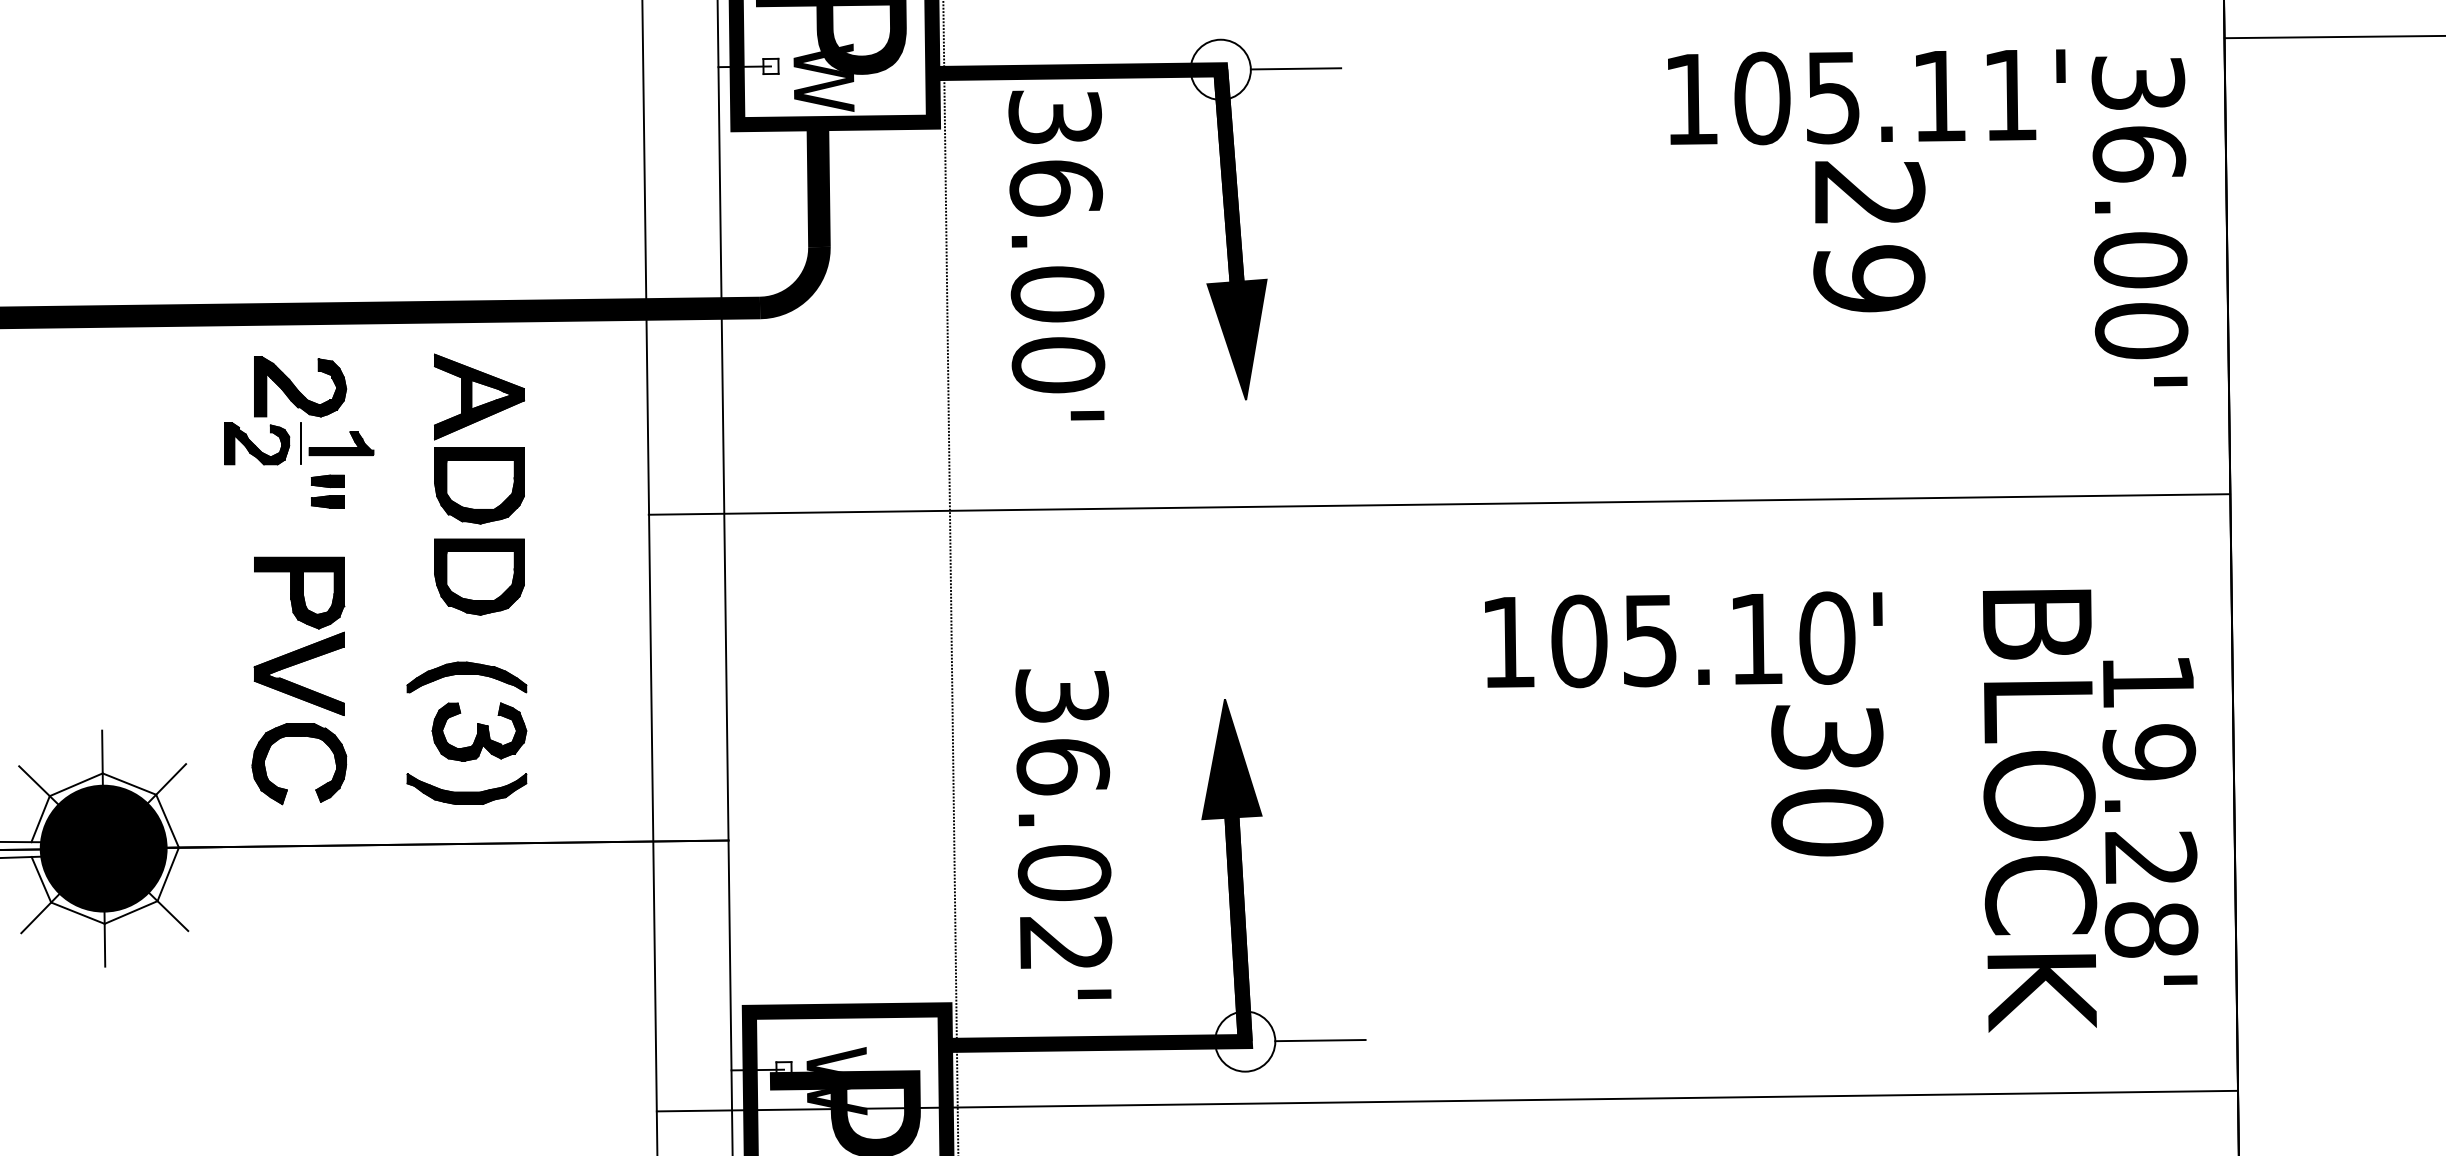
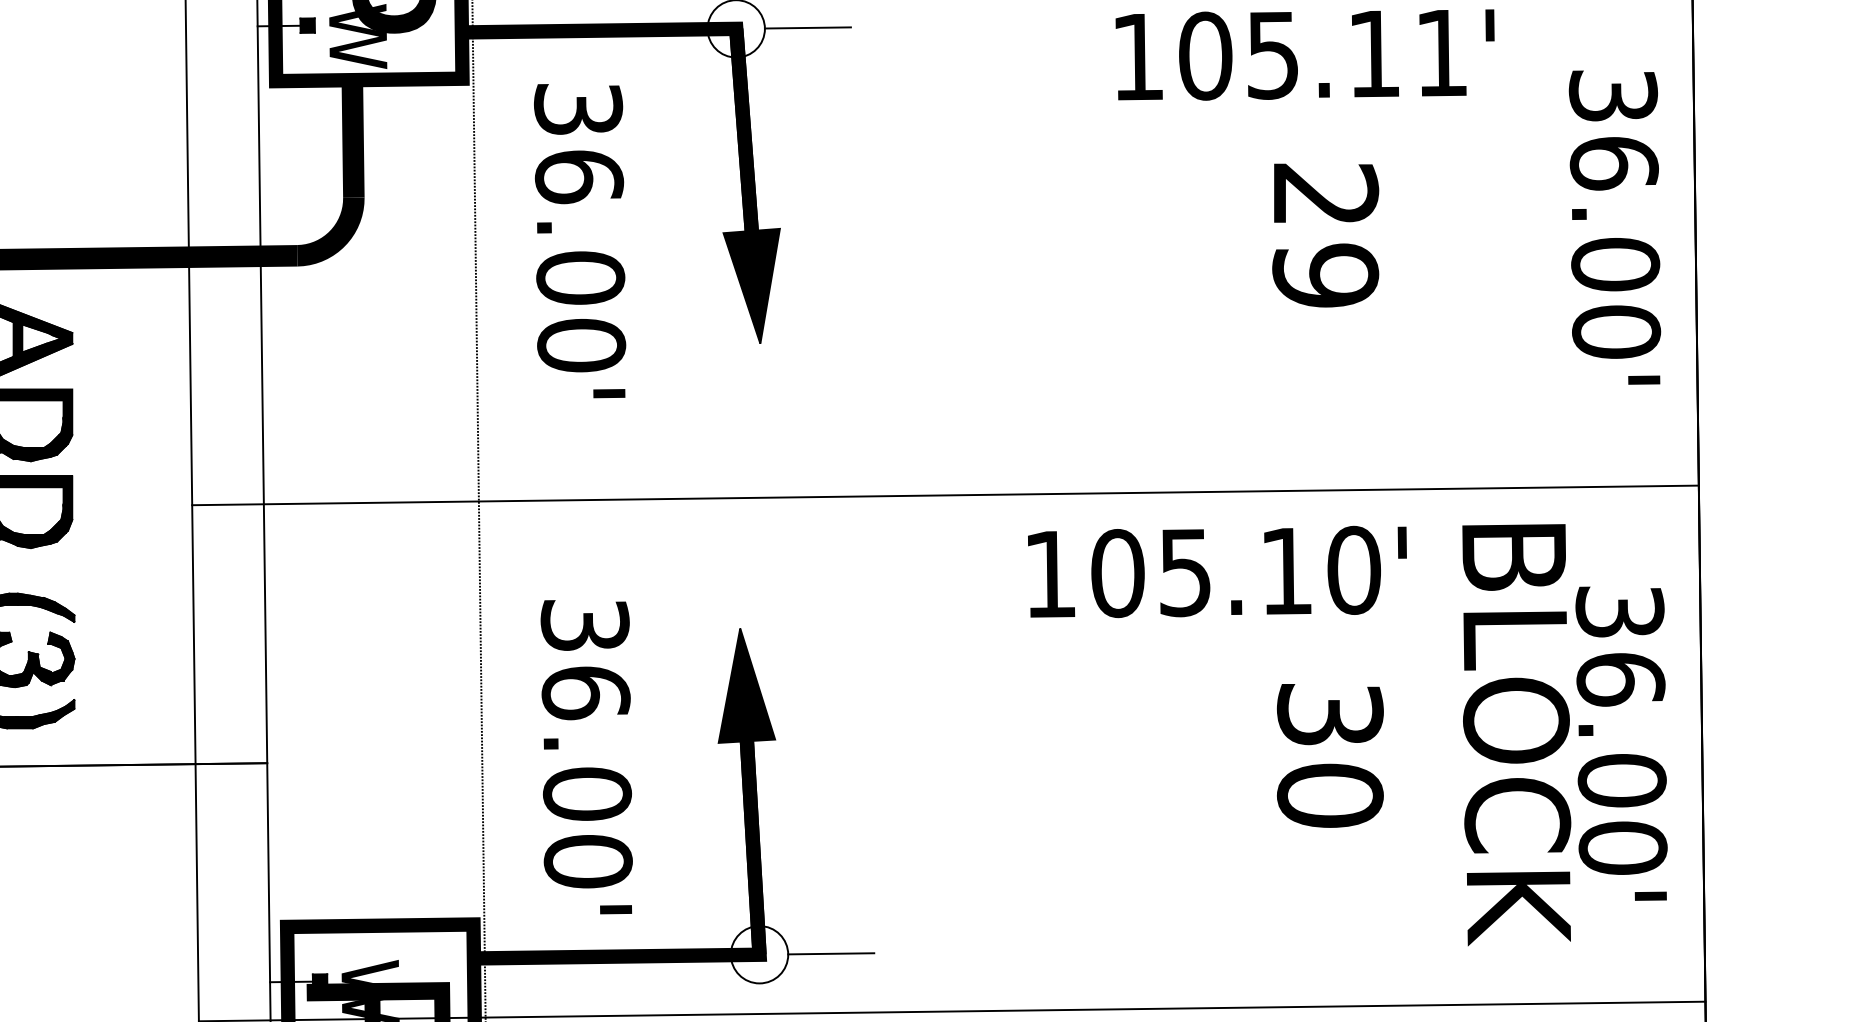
fill: (770, 66) -> (307, 25), added
text: (1866, 97) -> (1304, 55), moved
text: (2139, 221) -> (1614, 227), moved
text: (1869, 236) -> (1325, 235), moved
text: (1056, 255) -> (579, 241), moved
line: (1439, 504) -> (945, 495), moved
text: (1683, 639) -> (1217, 571), moved
text: (1827, 780) -> (1330, 755), moved
text: (2149, 806) -> (1621, 730), 19.28' -> 36.00'
text: (1065, 943) -> (588, 861), 36.02' -> 36.00'
fill: (783, 1069) -> (319, 981), added

